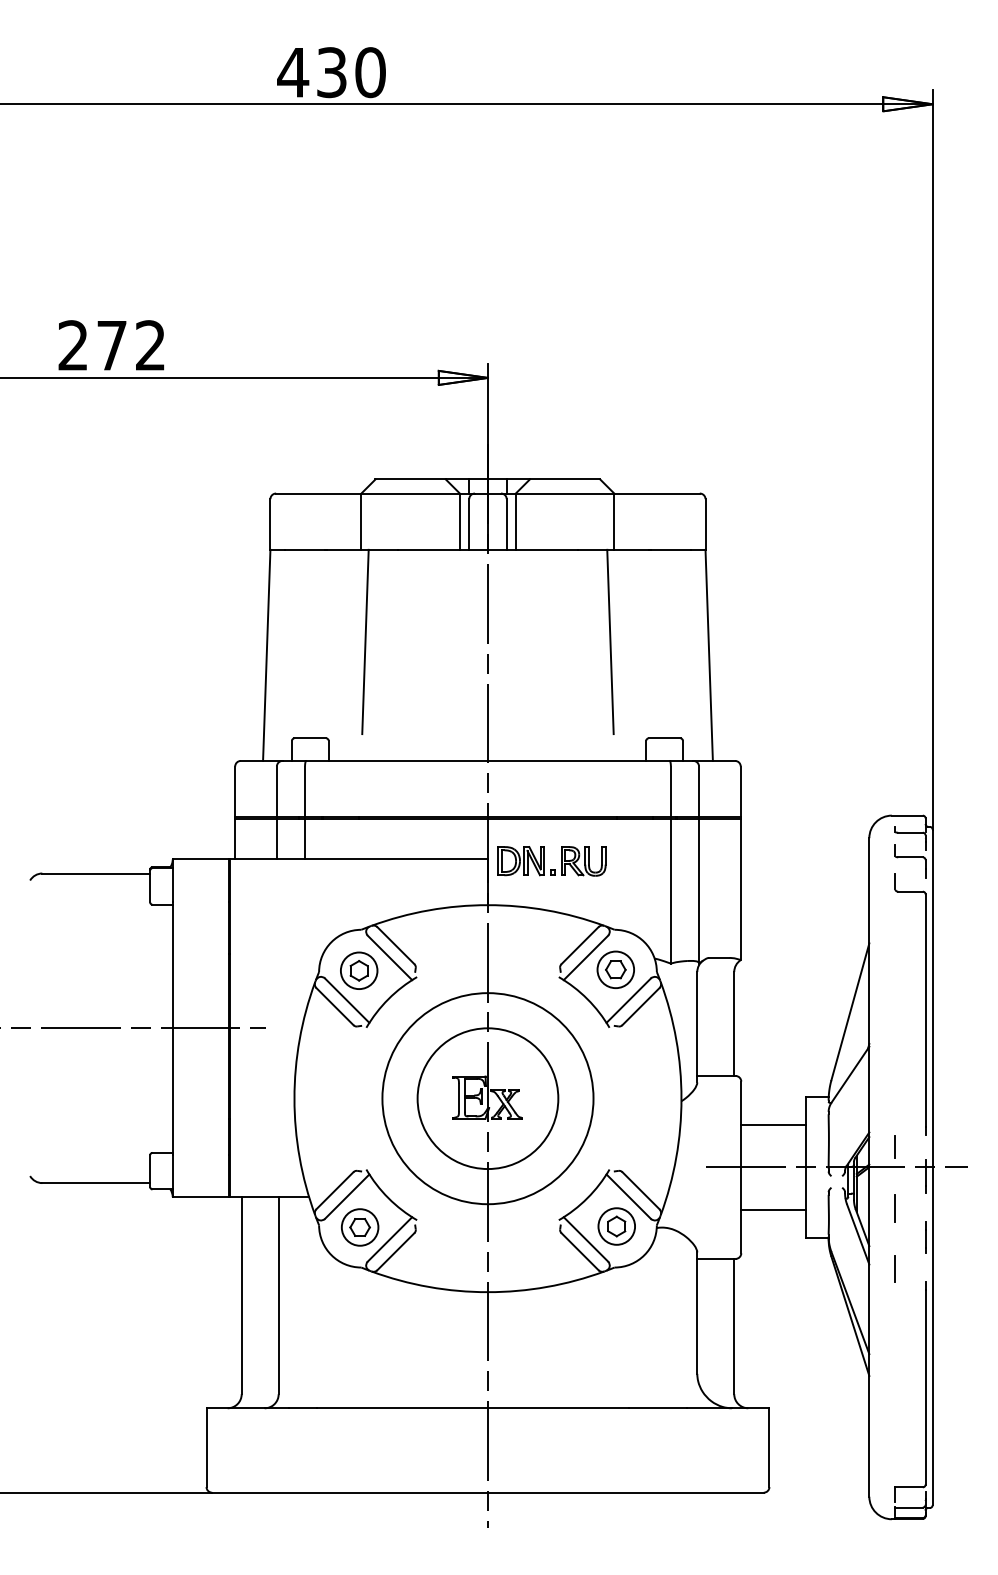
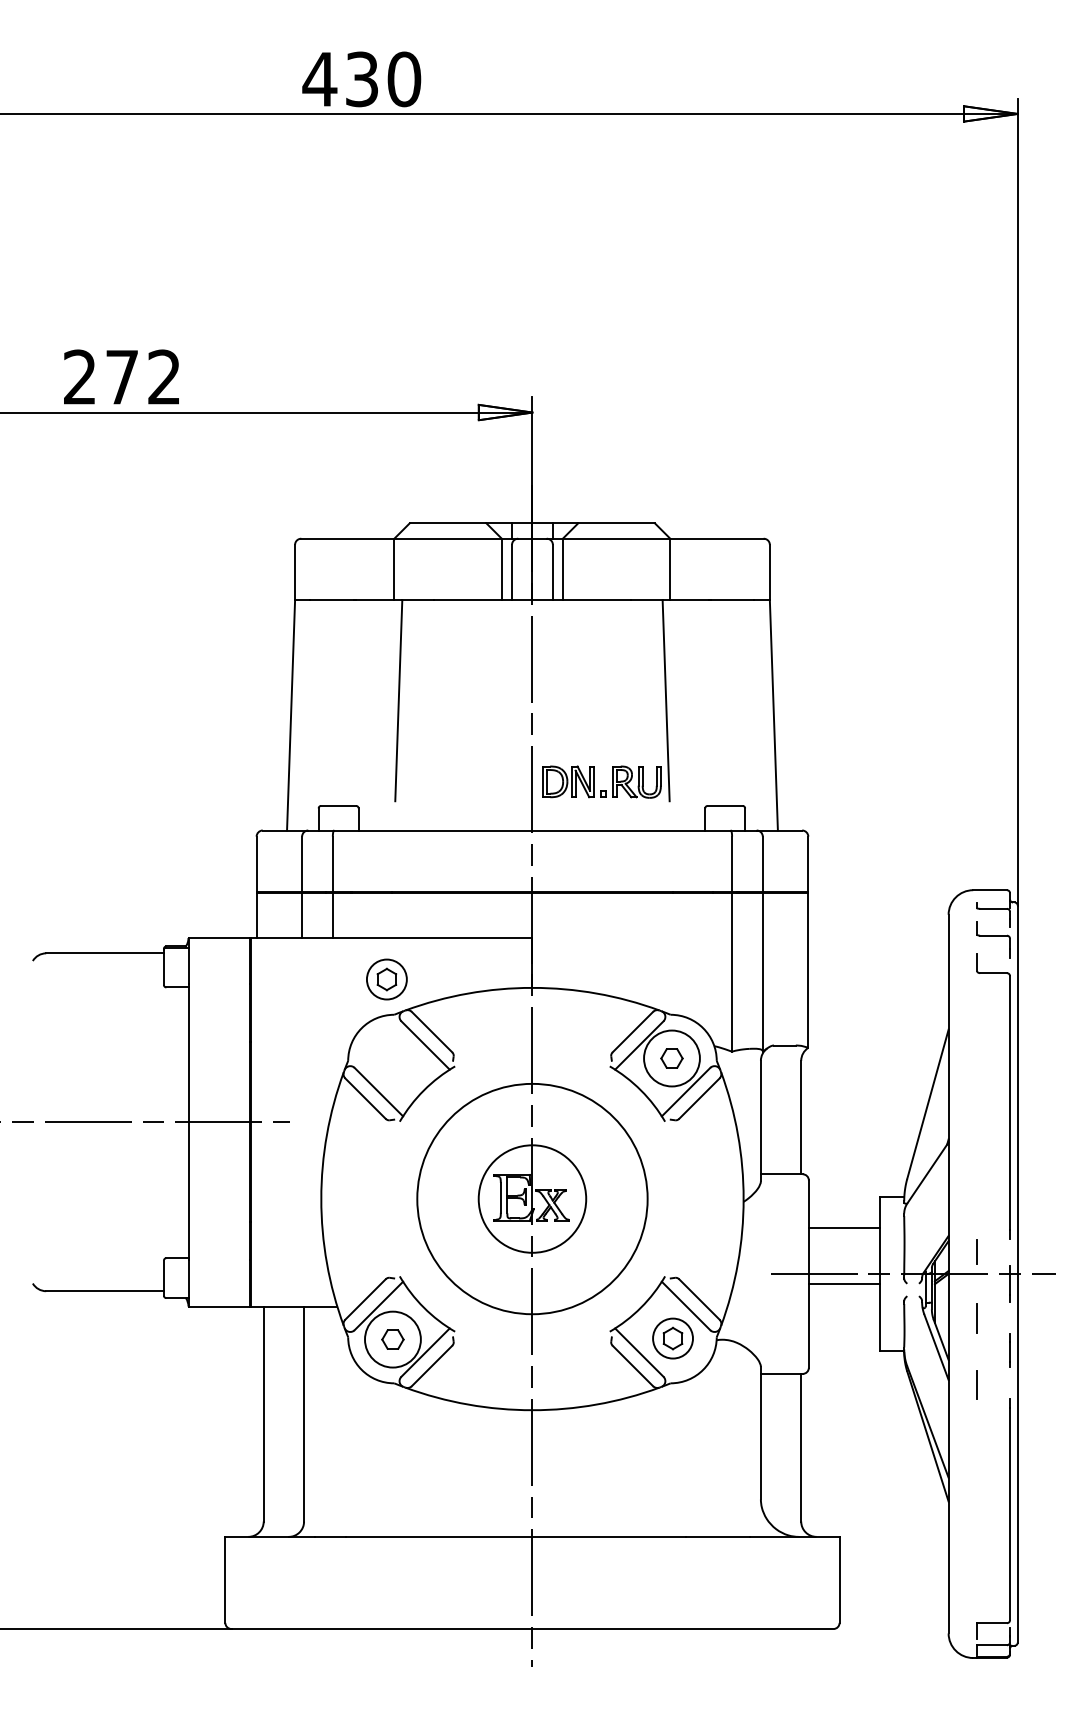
part: (544, 860) -> (594, 781), moved
circle: (615, 969) -> (671, 1058), size x1.4
part: (358, 970) -> (386, 979), moved
circle: (488, 1098) -> (532, 1198), size x0.7
line: (773, 1209) -> (843, 1284), moved
circle: (359, 1227) -> (392, 1339), size x1.4

